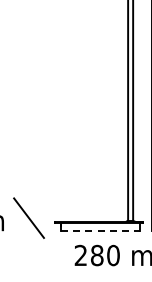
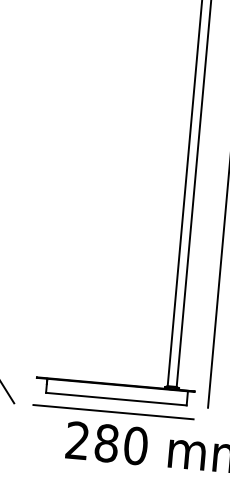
line: (100, 230) -> (116, 398), dashed -> solid
line: (99, 237) -> (113, 411), added

